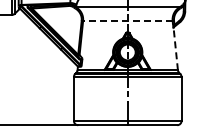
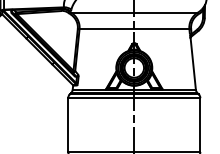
line: (127, 21) -> (134, 29), dashed -> solid
line: (175, 48) -> (192, 63), dashed -> solid

